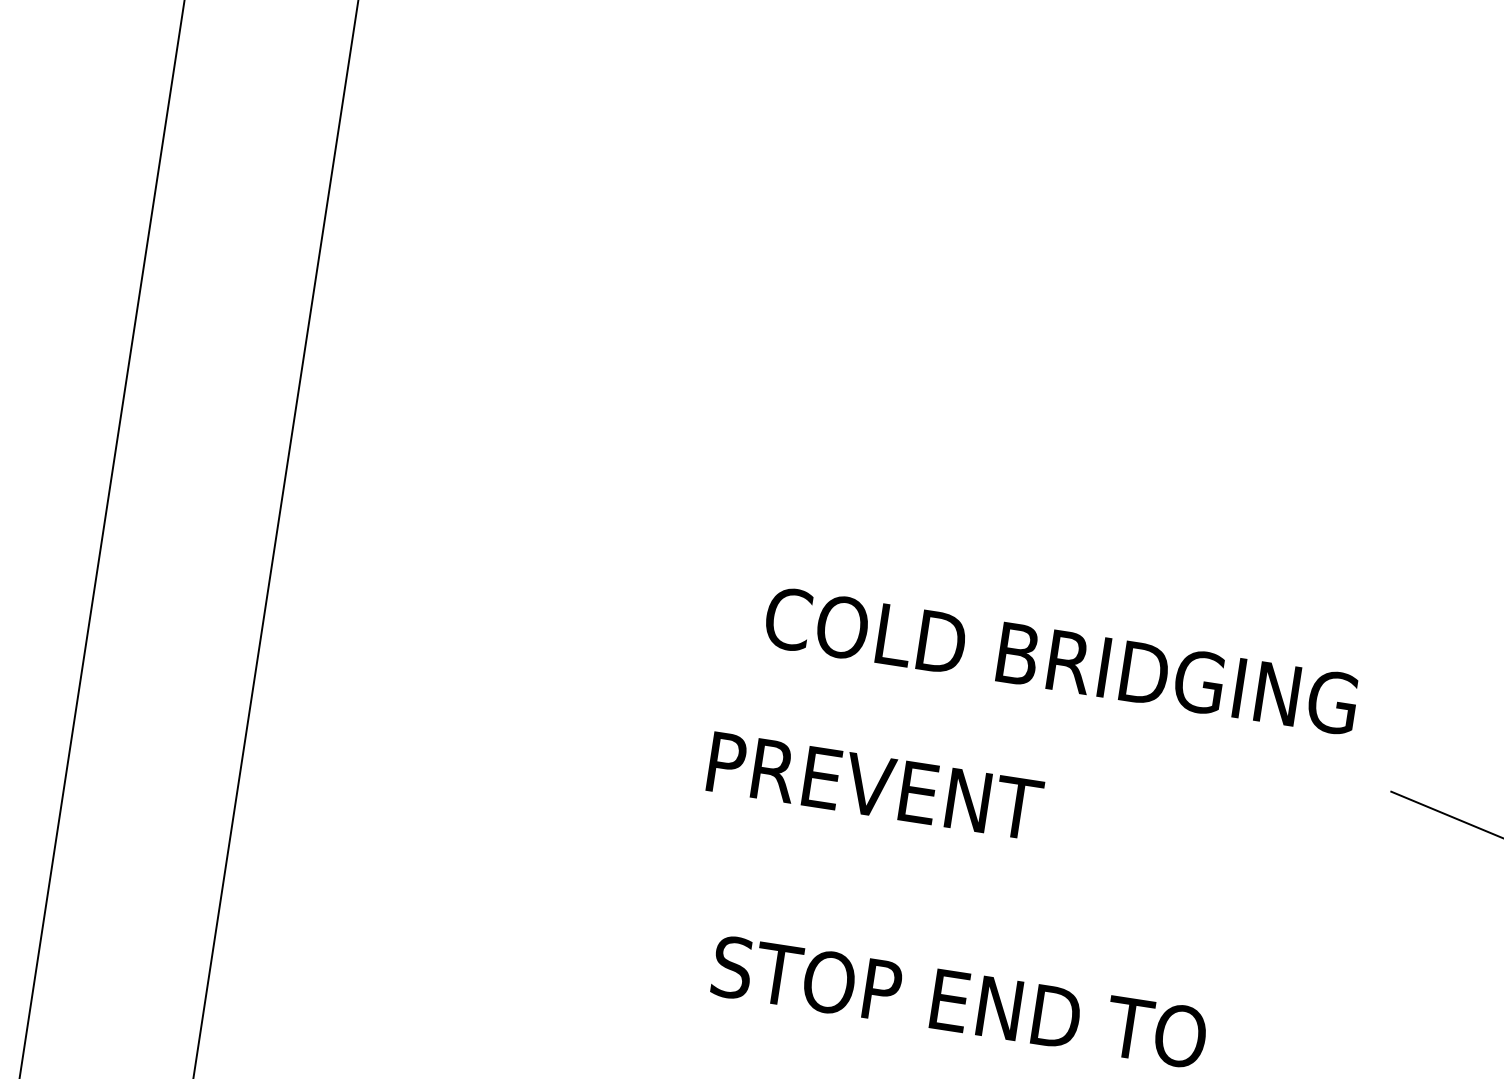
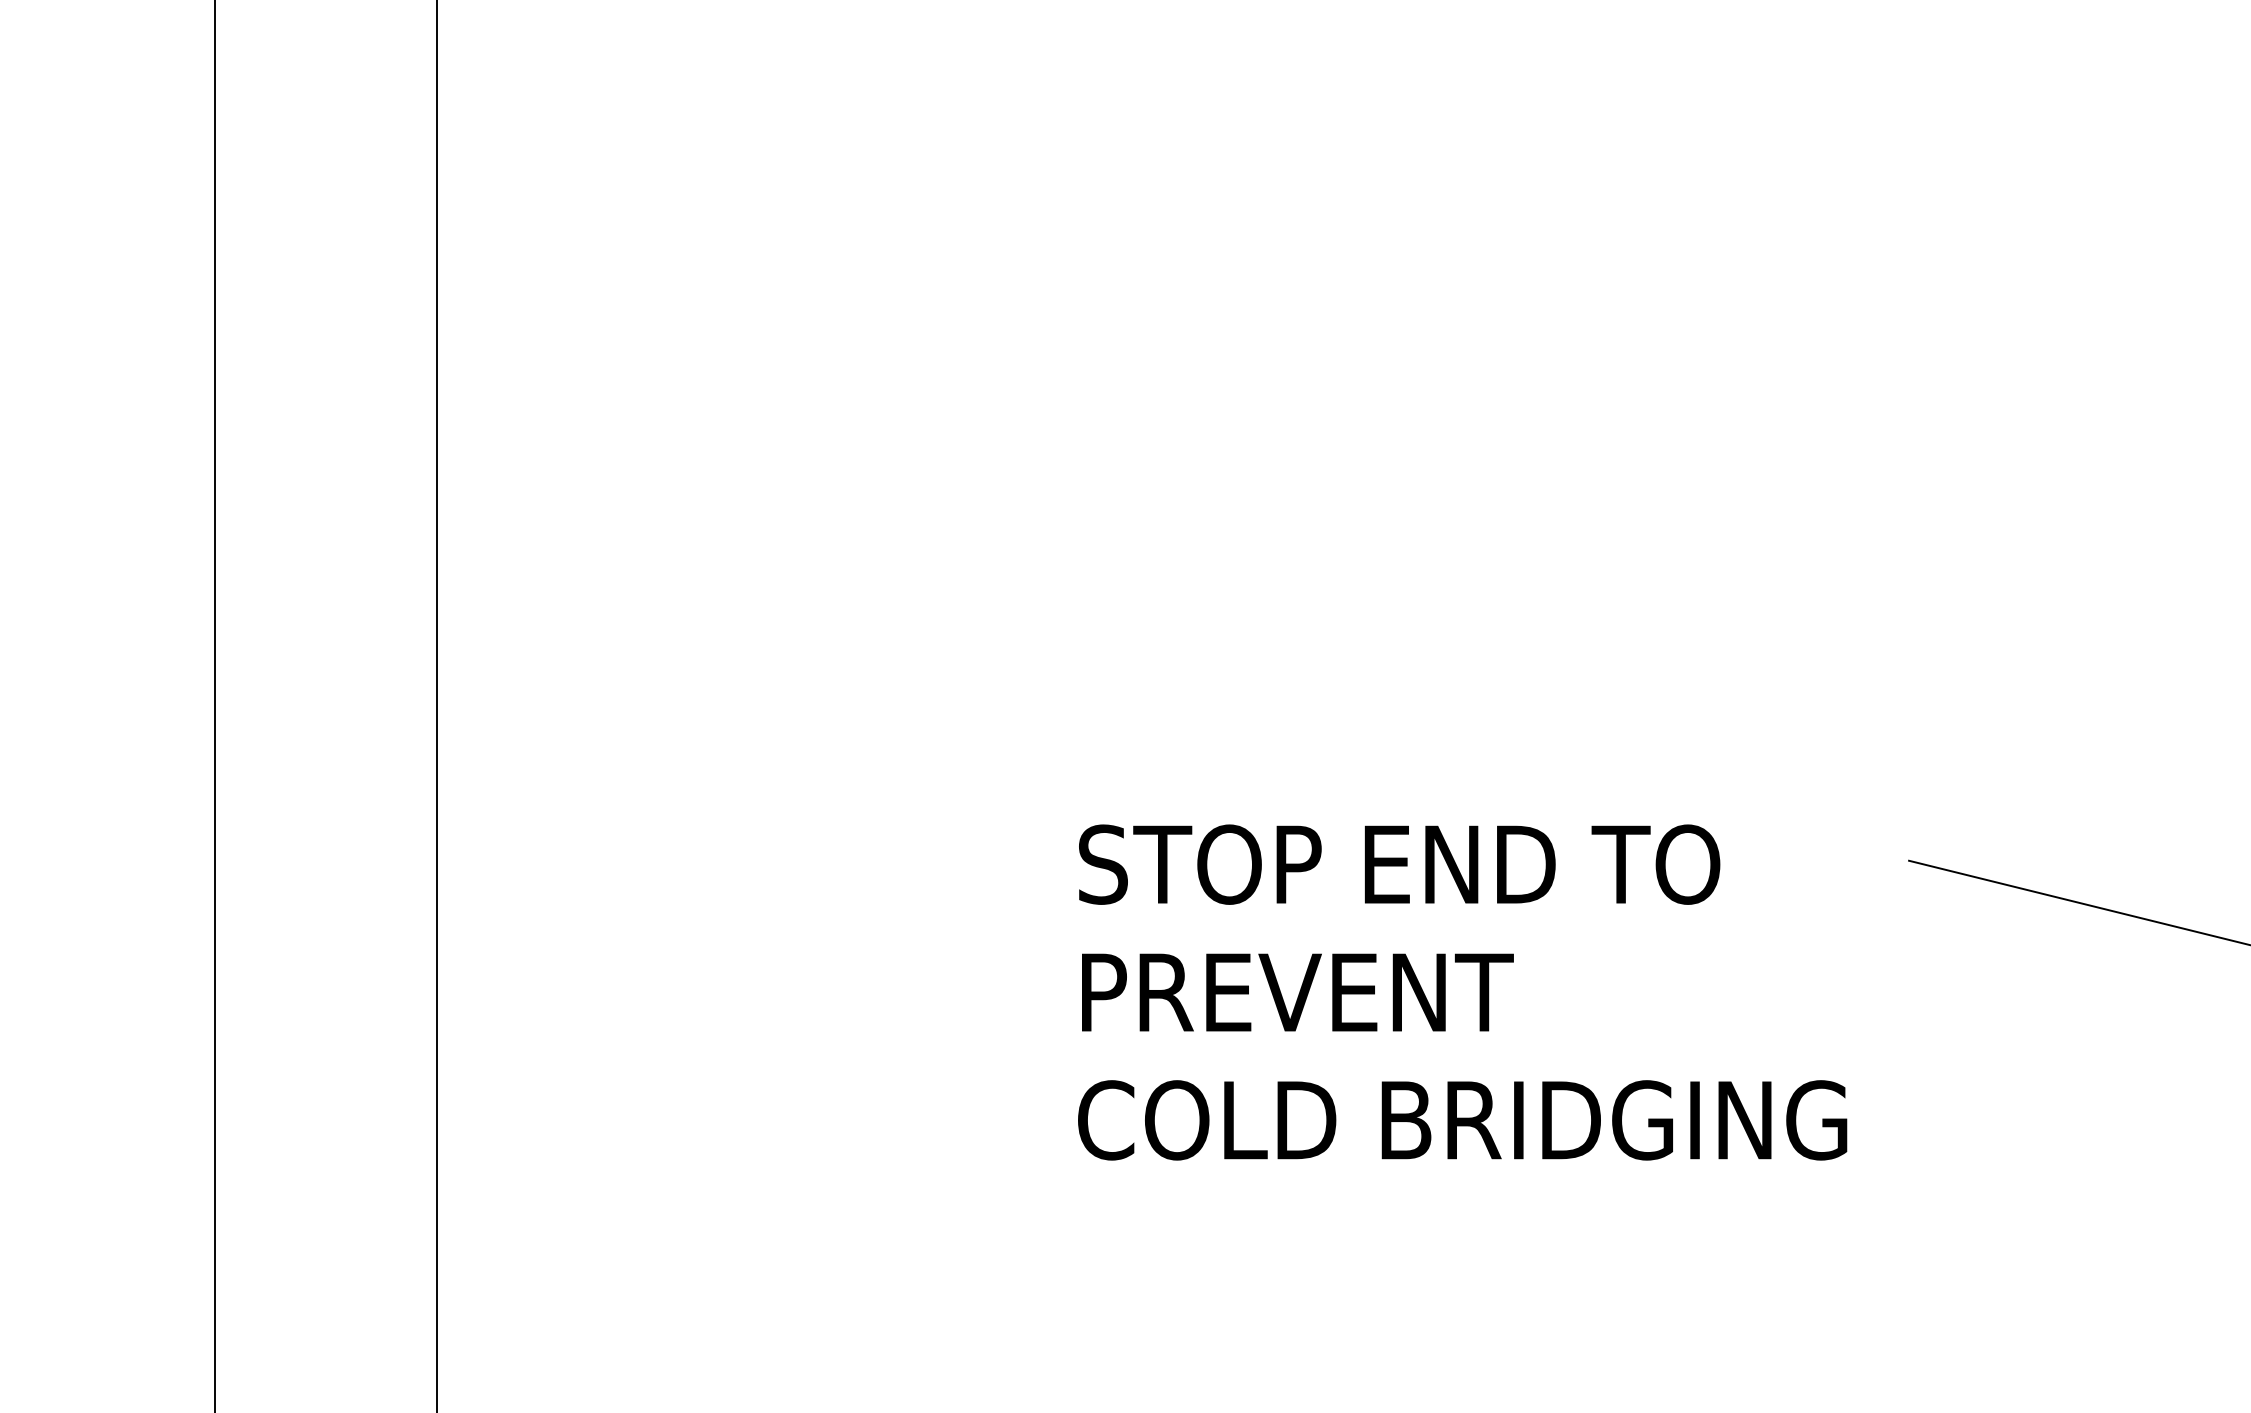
text: (1061, 661) -> (1462, 1120), moved
text: (875, 786) -> (1297, 992), moved
text: (959, 1002) -> (1399, 864), moved

